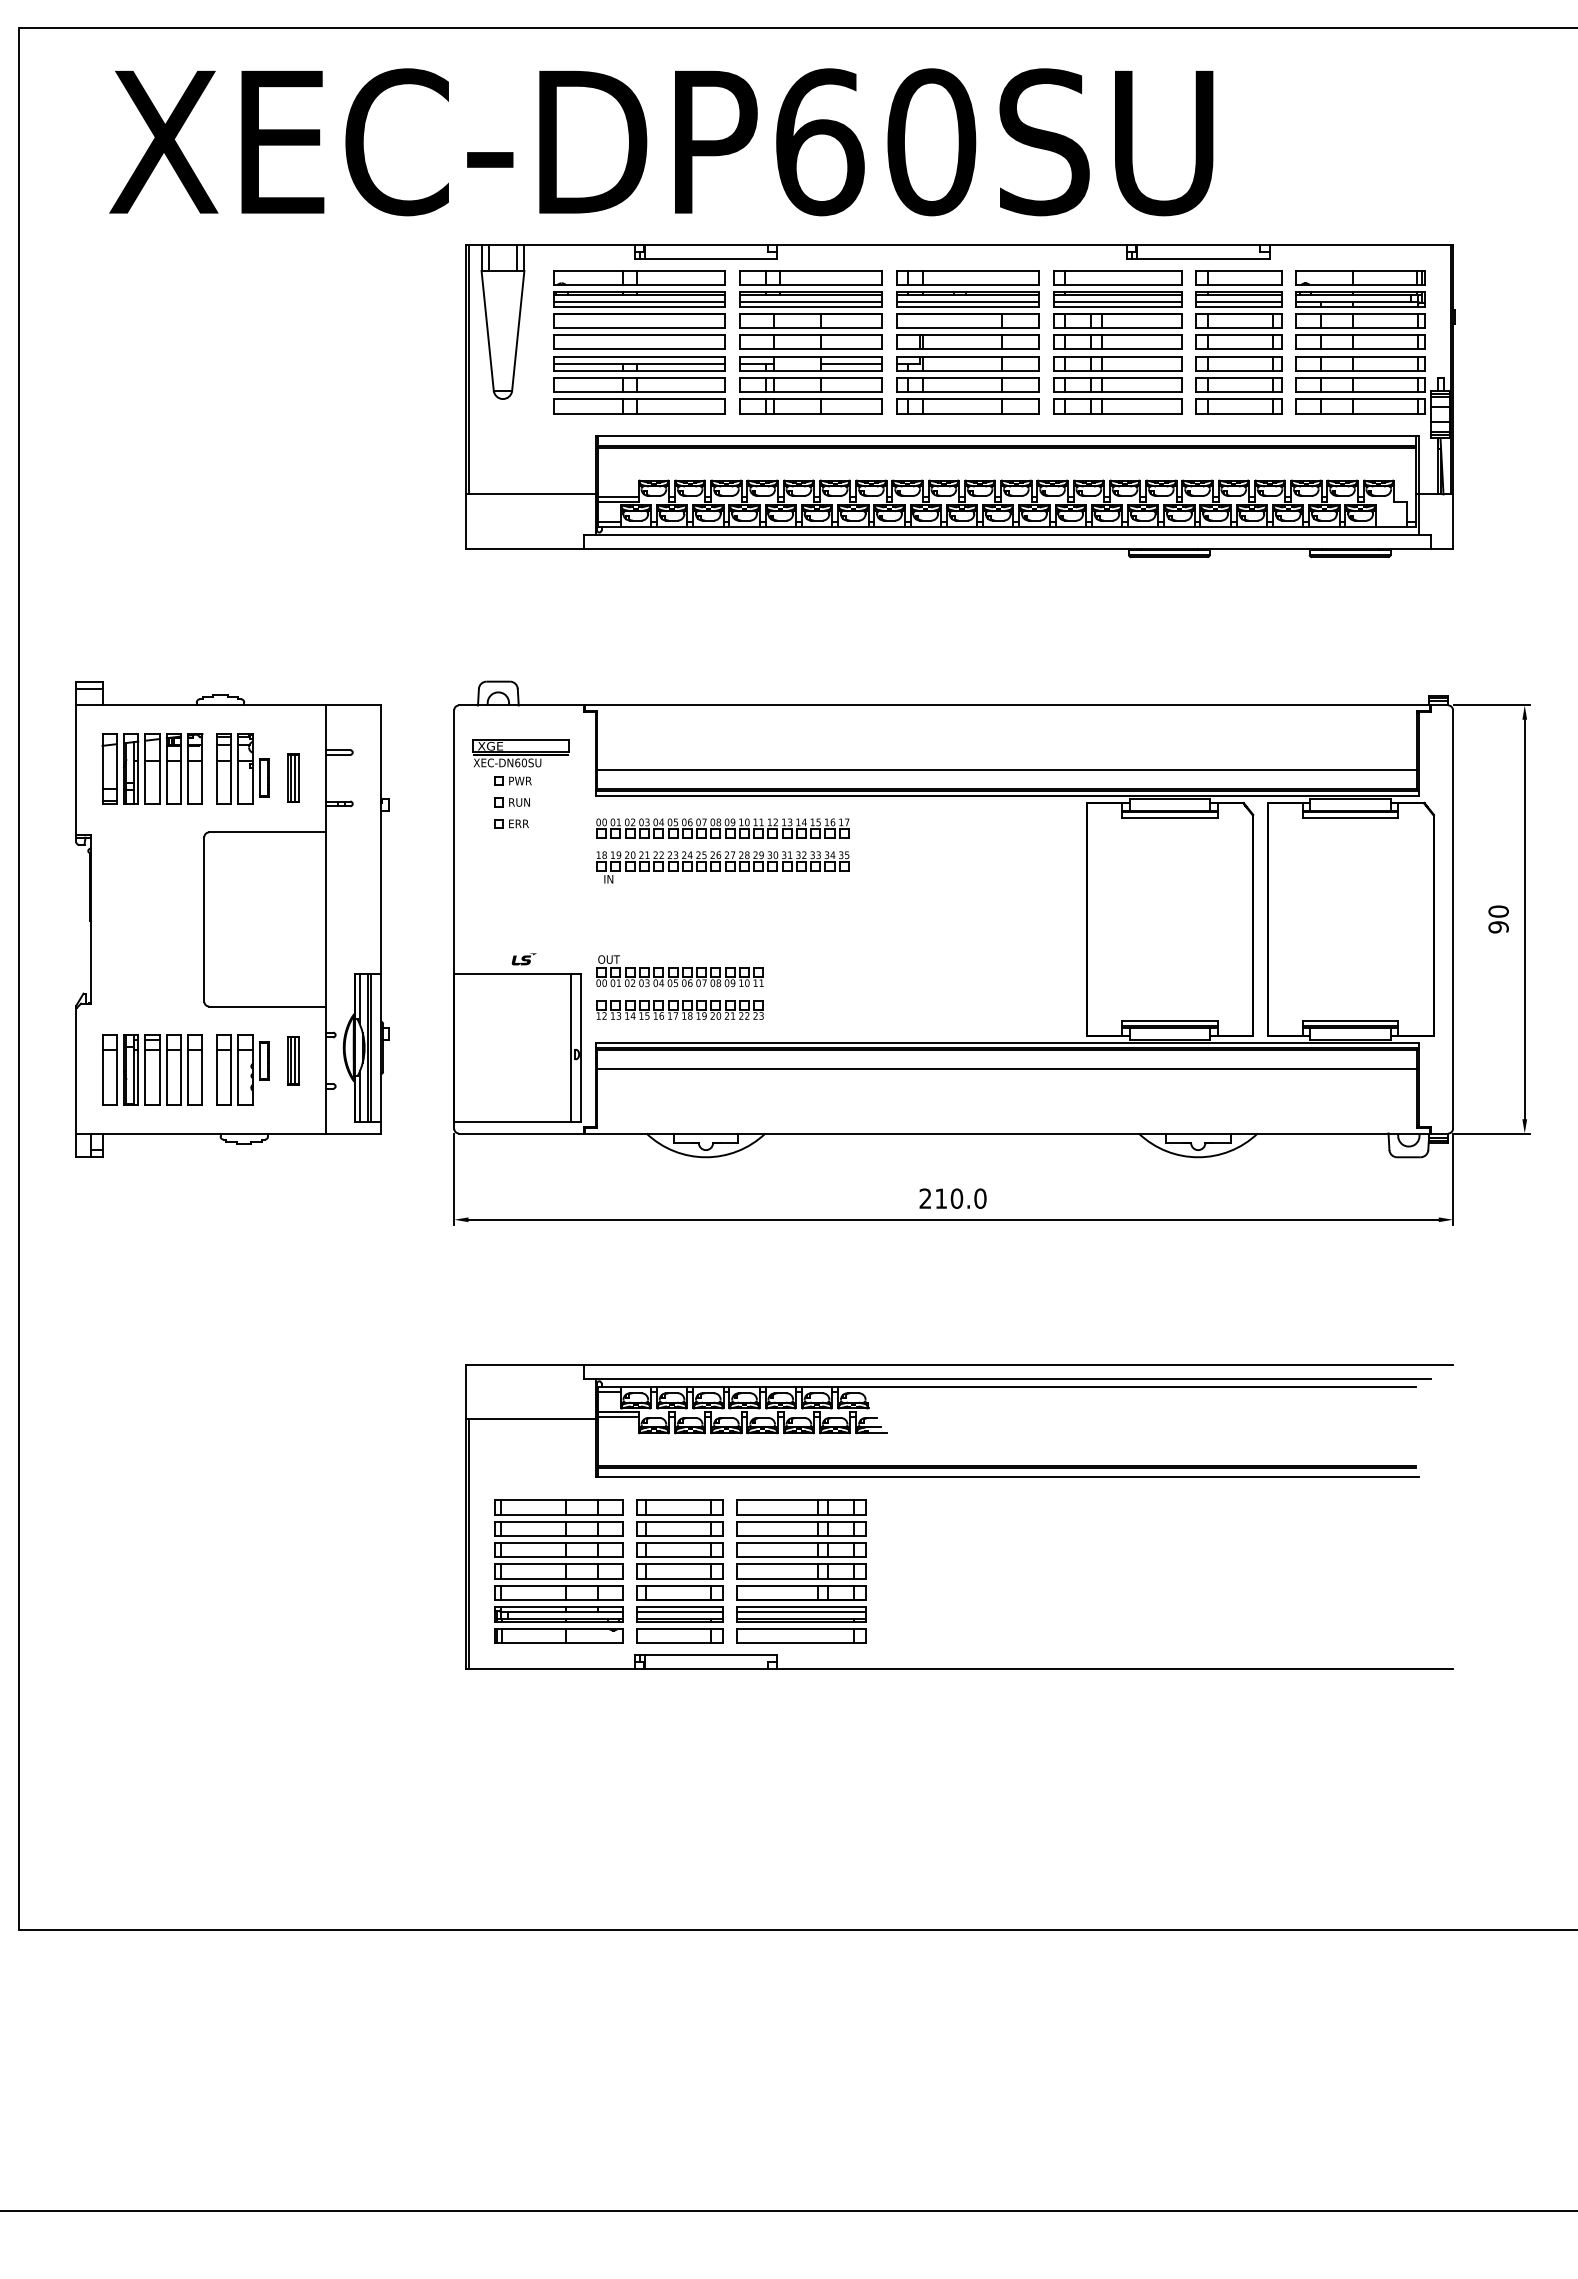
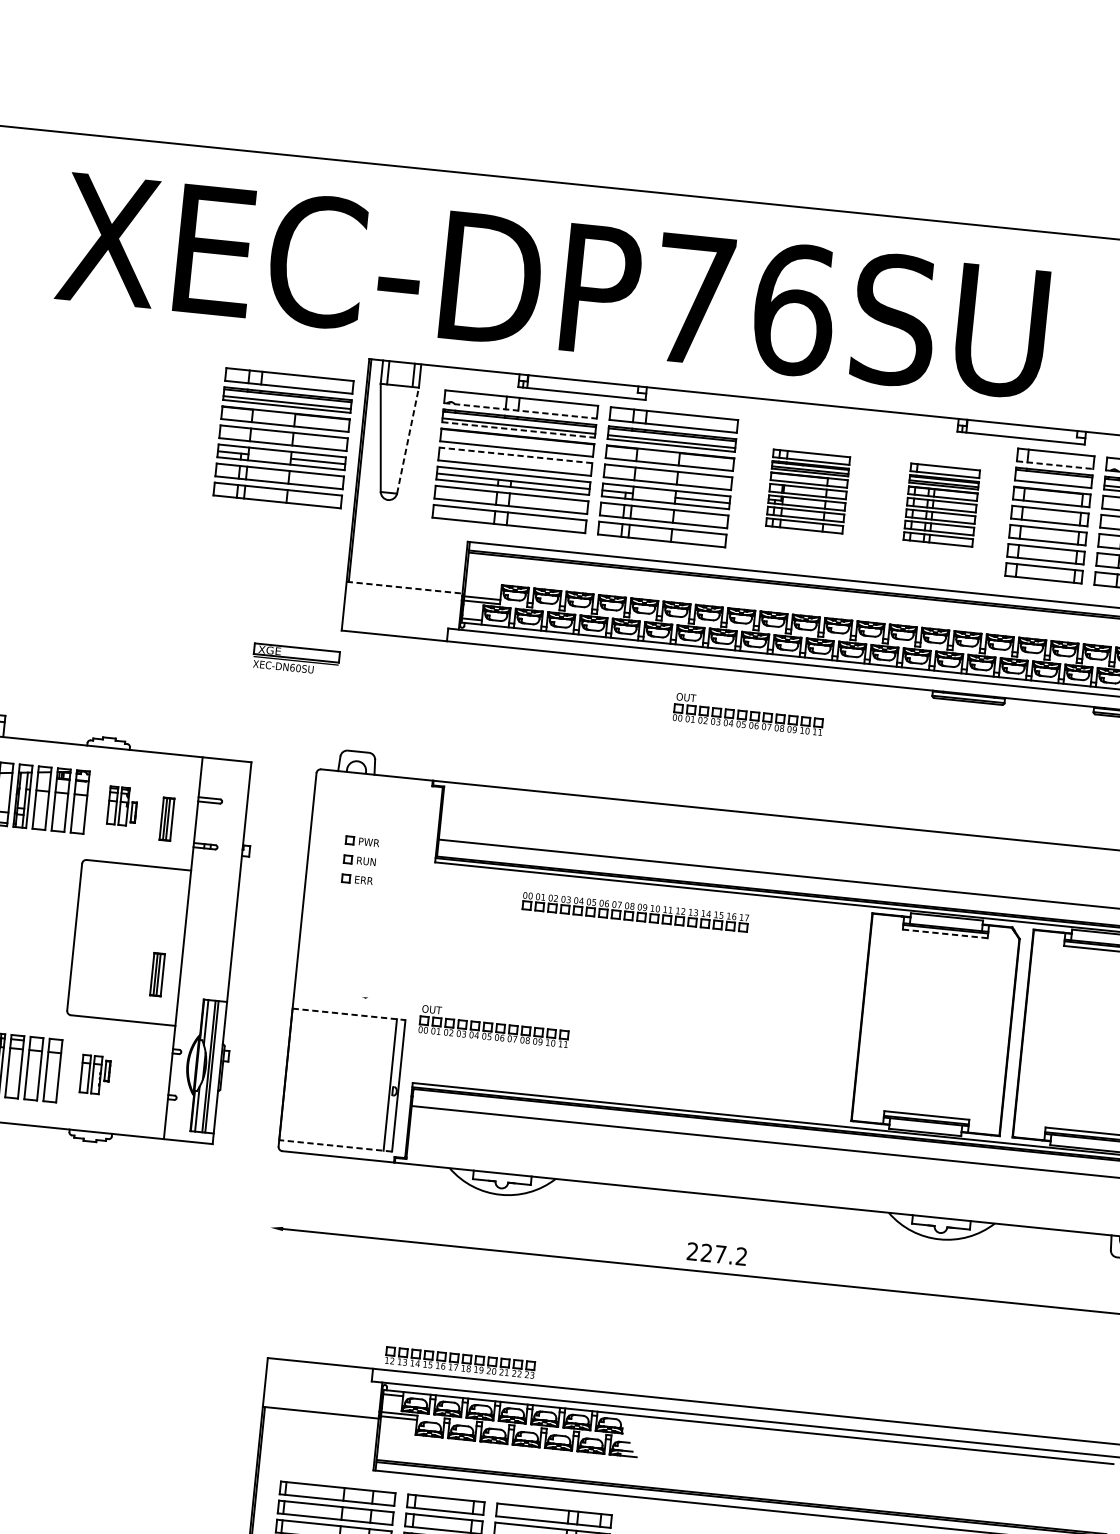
text: (876, 142) -> (744, 305), XEC-DP60SU -> XEC-DP76SU
line: (639, 285) -> (520, 411), solid -> dashed
line: (1239, 285) -> (1055, 465), solid -> dashed
line: (1238, 302) -> (1053, 480), removed
line: (639, 306) -> (518, 429), solid -> dashed
line: (518, 330) -> (408, 440), solid -> dashed
line: (639, 335) -> (515, 455), solid -> dashed
part: (379, 342) -> (283, 438), added
part: (967, 342) -> (807, 491), size x0.6
part: (1117, 342) -> (941, 505), size x0.6
line: (532, 494) -> (405, 587), solid -> dashed
part: (926, 596) -> (748, 714), added
part: (520, 753) -> (295, 659), moved
part: (242, 768) -> (122, 805), size x0.6
line: (1170, 817) -> (945, 933), solid -> dashed
part: (722, 828) -> (635, 912), moved
part: (722, 867) -> (541, 937), removed
fill: (521, 960) -> (353, 1002), removed
line: (518, 974) -> (349, 1014), solid -> dashed
part: (679, 1009) -> (459, 1362), moved
part: (293, 1060) -> (157, 974), moved
part: (242, 1069) -> (95, 1074), size x0.6
line: (517, 1121) -> (335, 1145), solid -> dashed
line: (454, 1179) -> (274, 1191), removed
text: (960, 1198) -> (723, 1254), 210.0 -> 227.2

